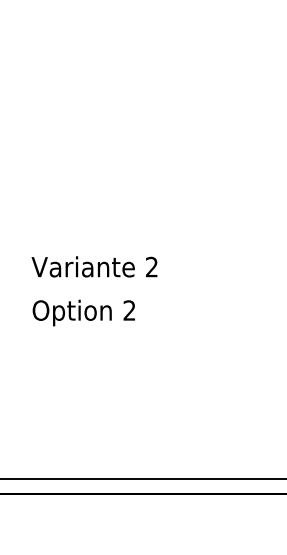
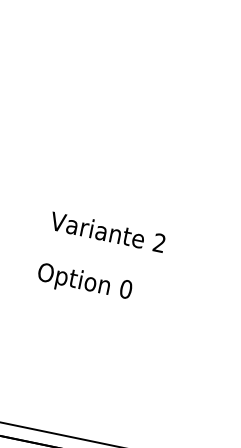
text: (94, 266) -> (107, 231), moved
text: (129, 310) -> (126, 289), 2 -> 0

